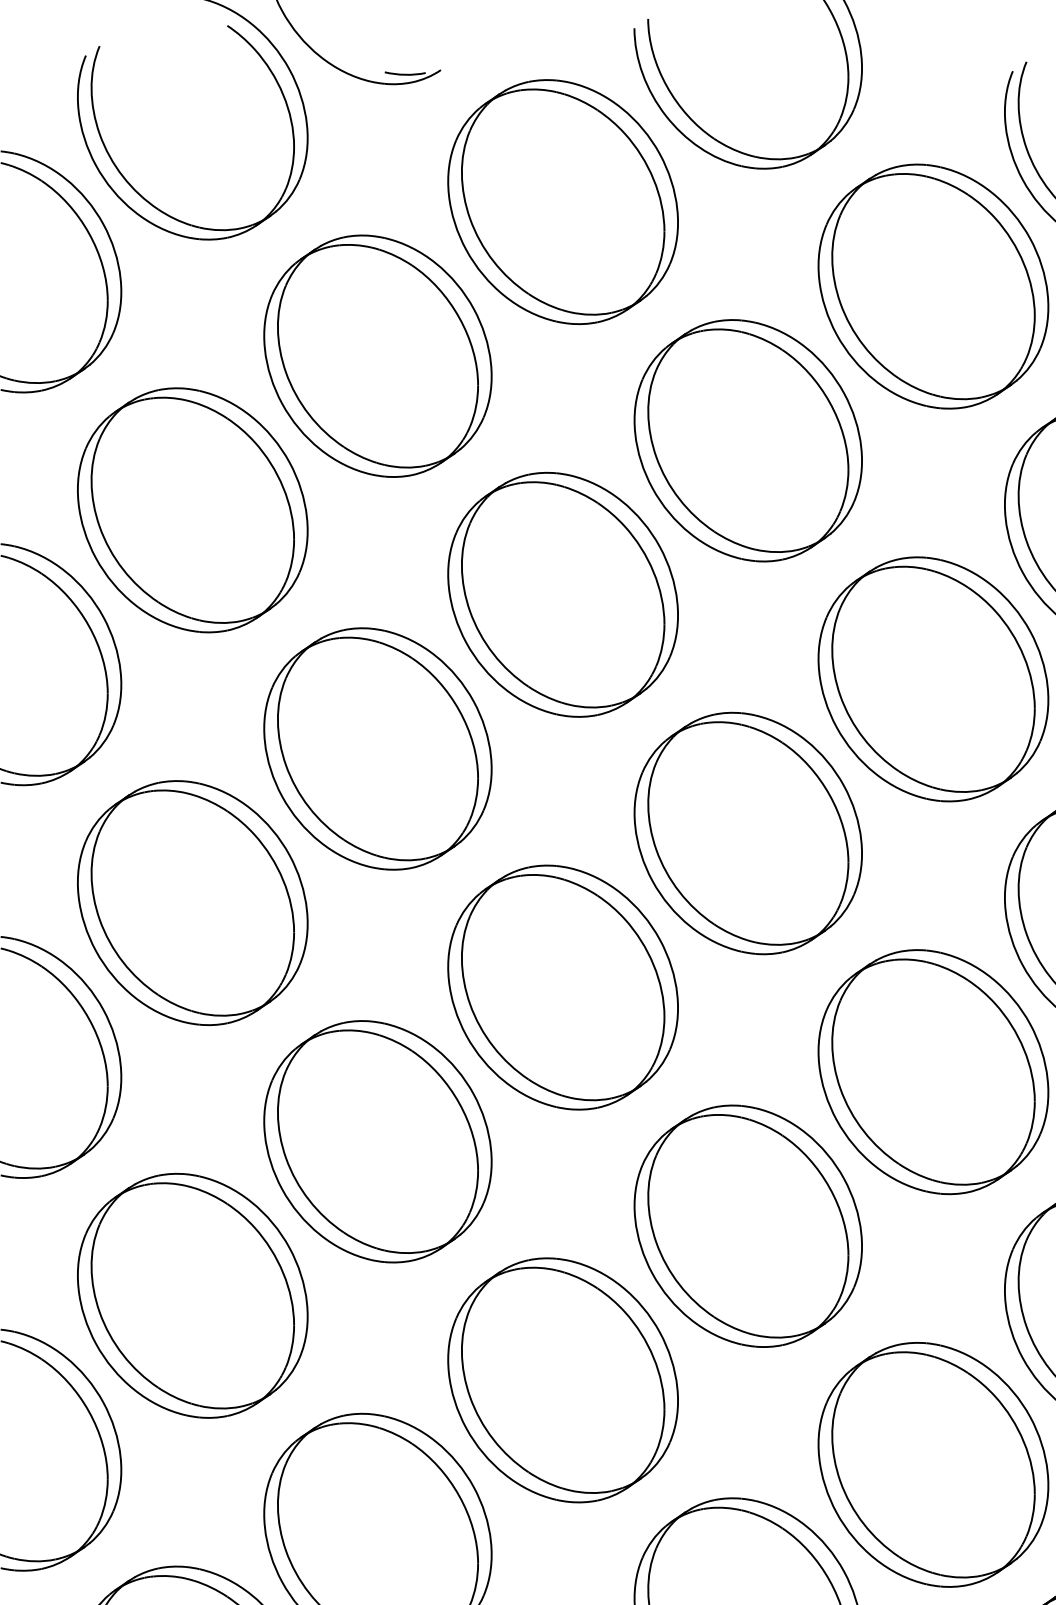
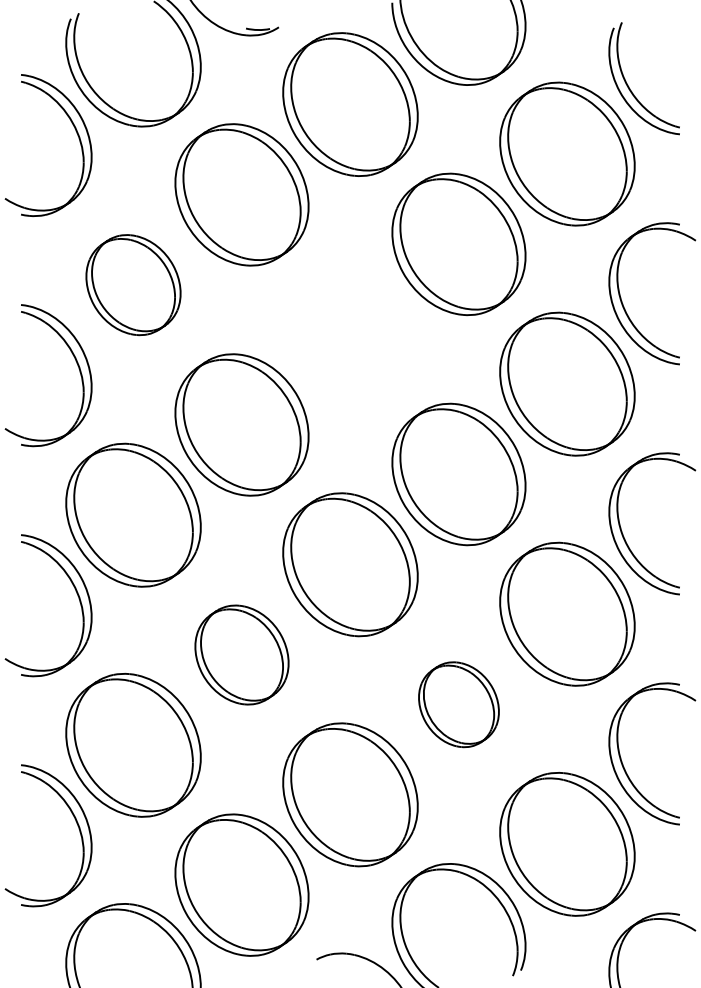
part: (192, 509) -> (133, 284), size x0.7
part: (563, 594) -> (350, 334), removed
part: (377, 1140) -> (241, 654), size x0.7
part: (747, 1226) -> (458, 704), size x0.6

